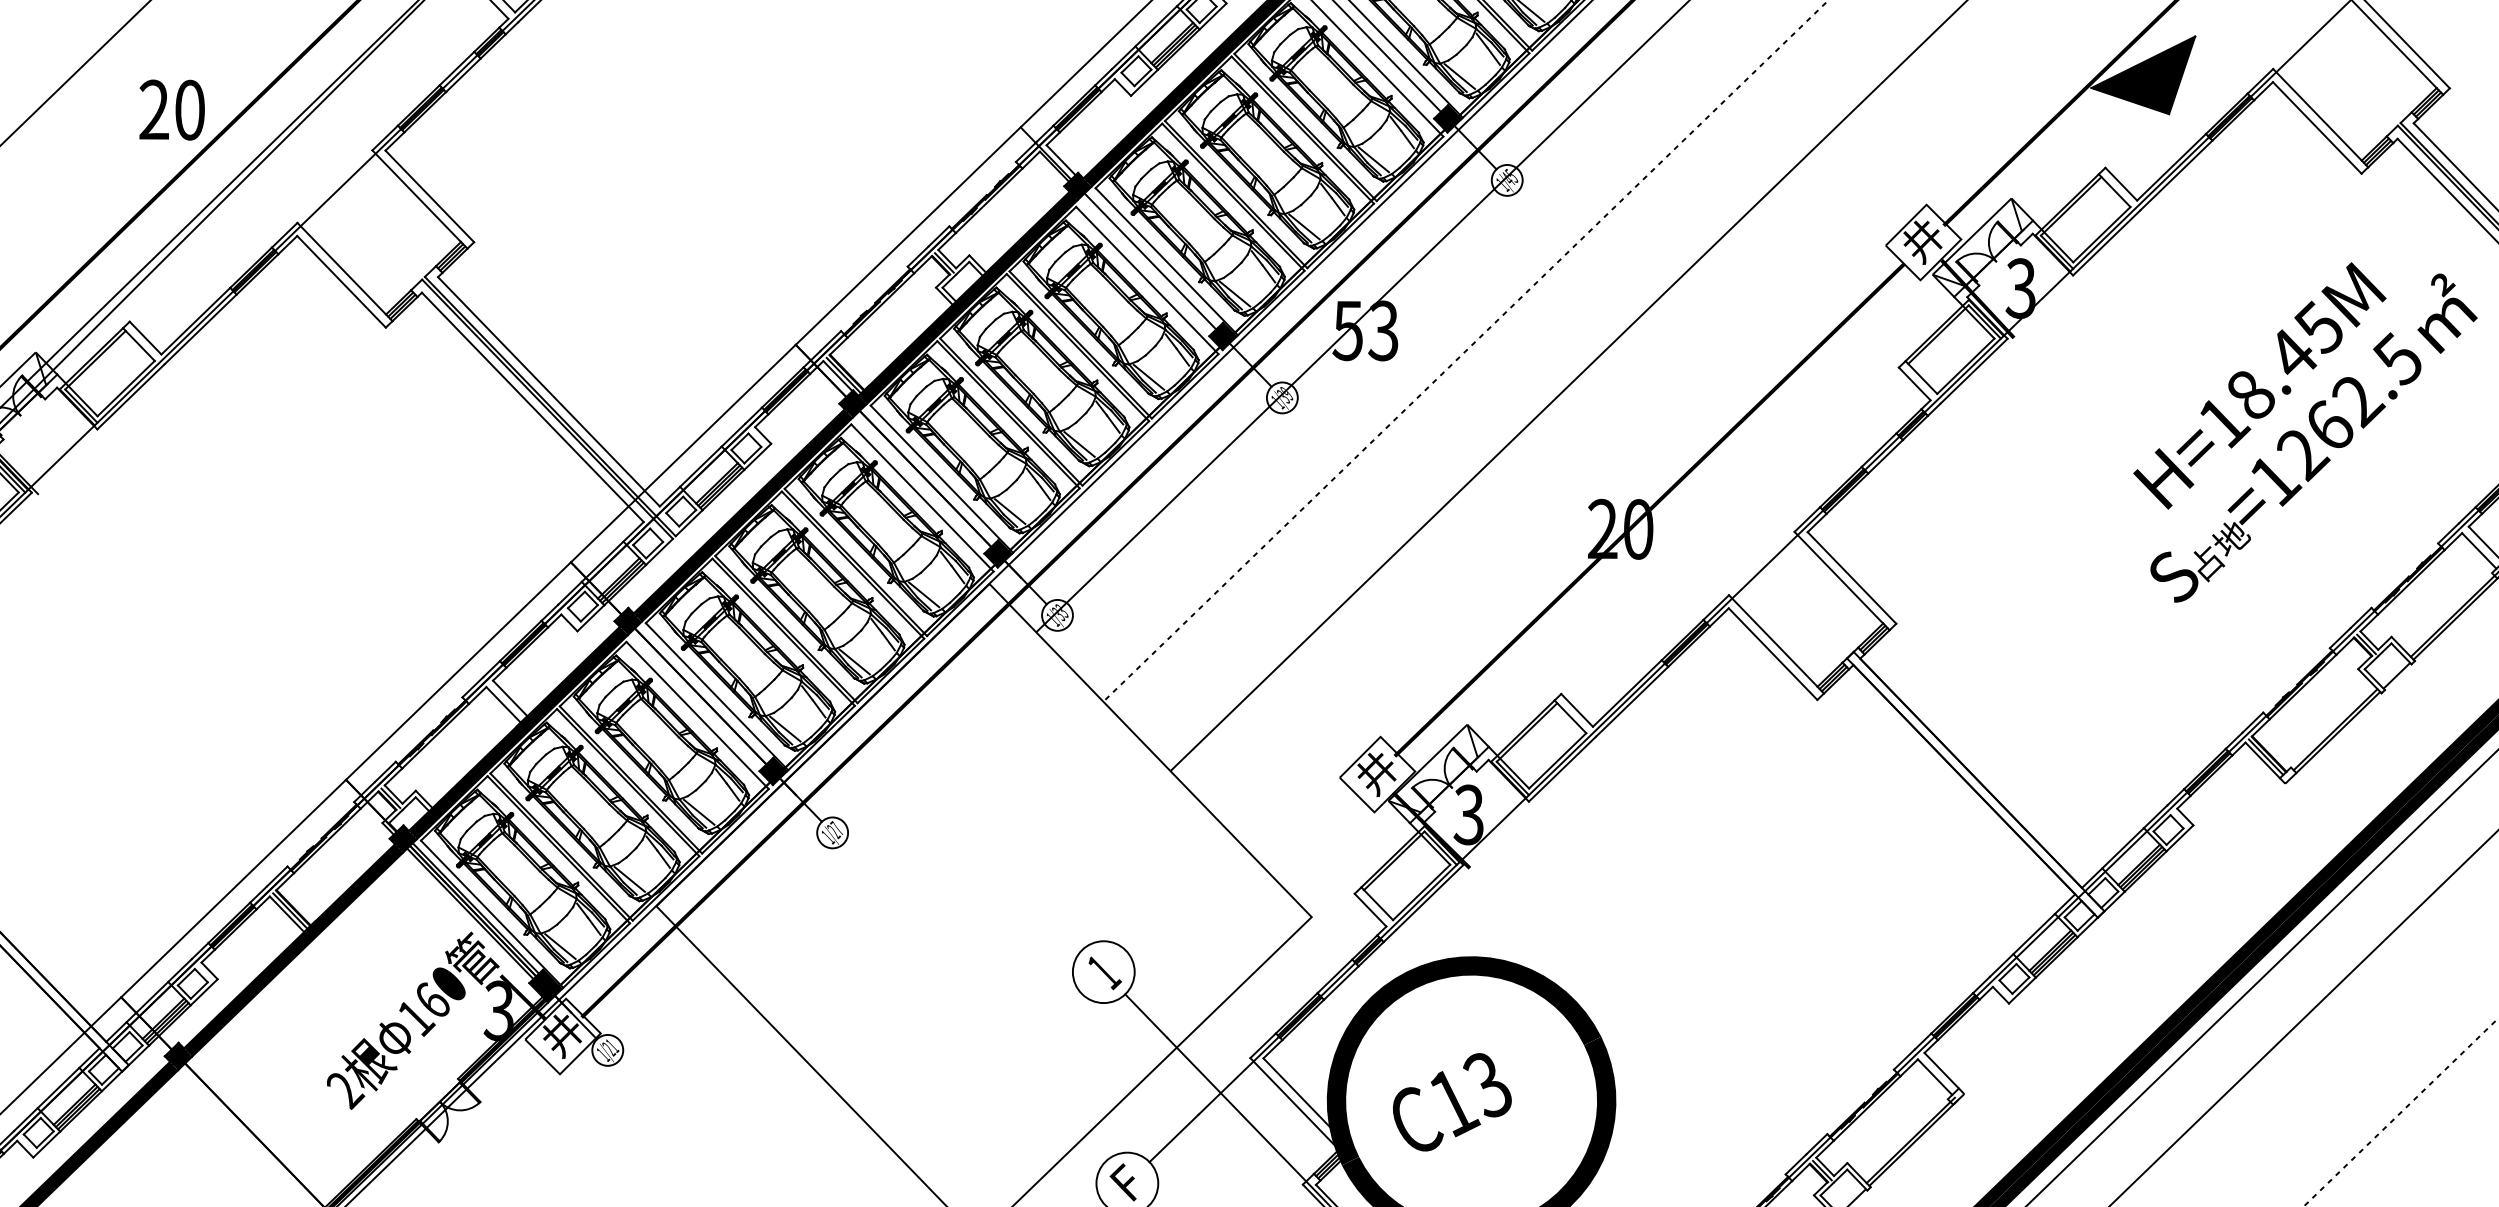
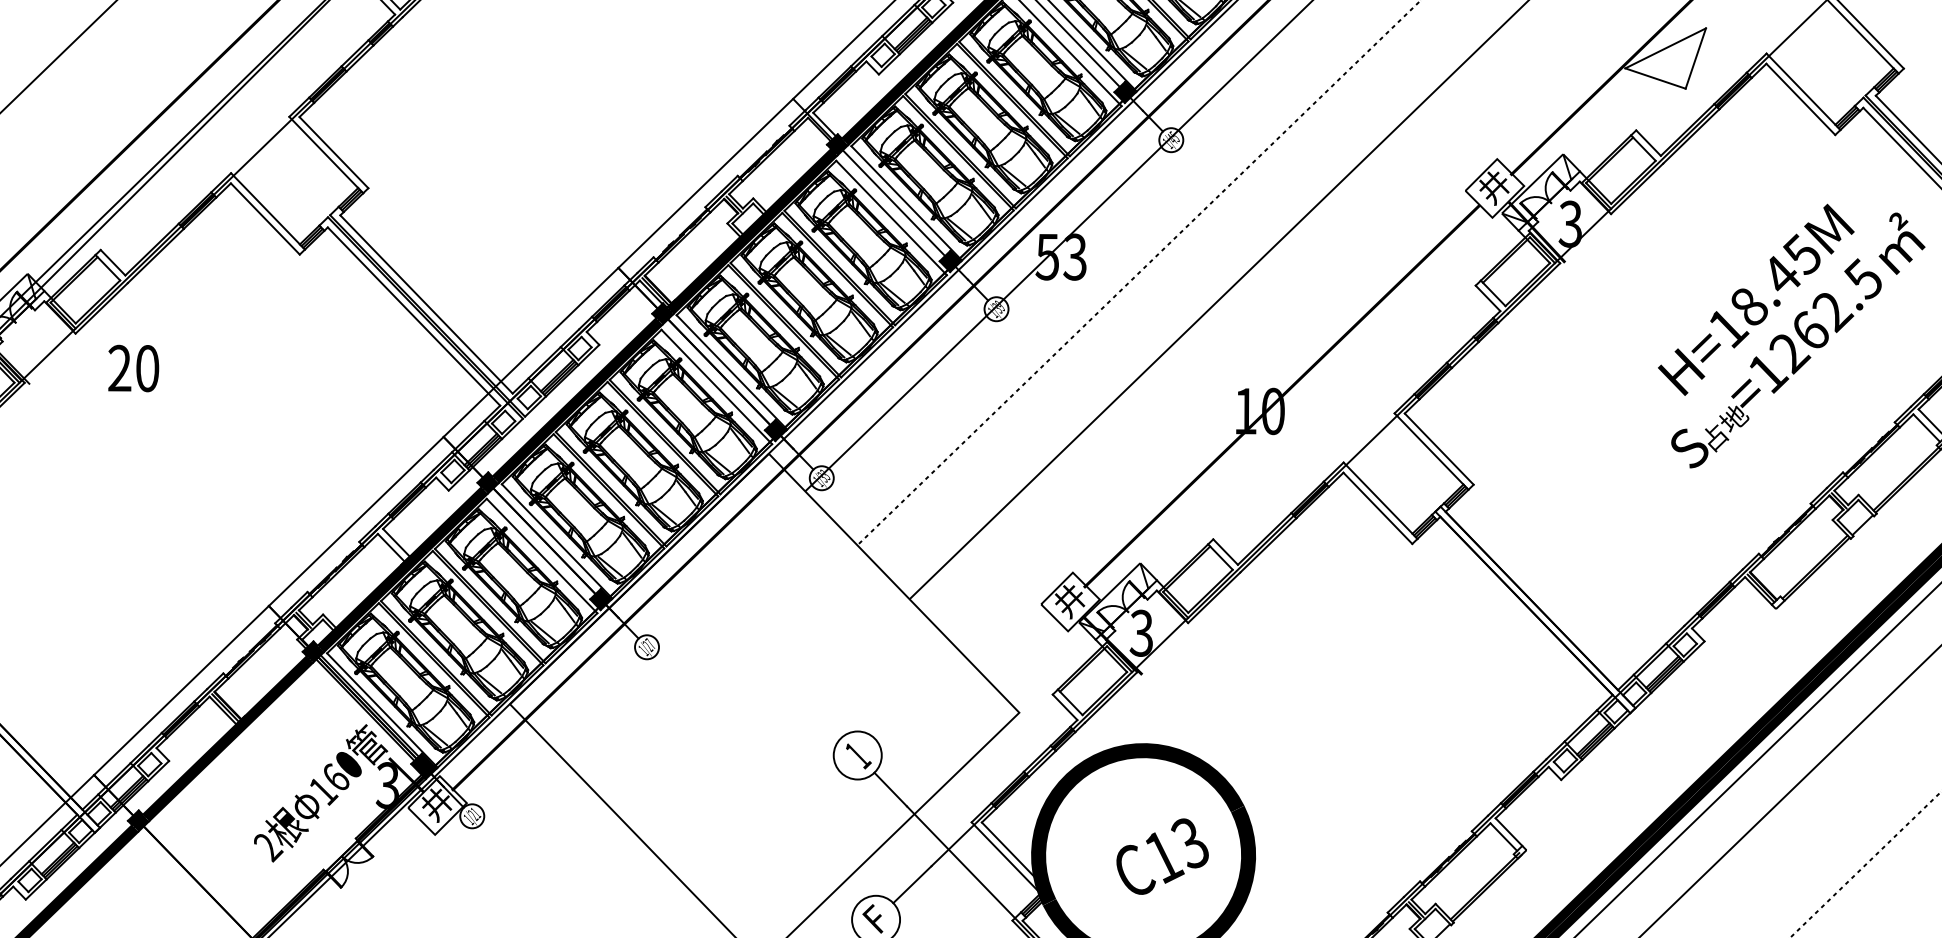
fill: (2143, 75) -> (1665, 58), removed
text: (171, 110) -> (133, 368), moved
text: (1602, 528) -> (1245, 410), 20 -> 10
text: (1452, 1102) -> (1162, 856), moved

